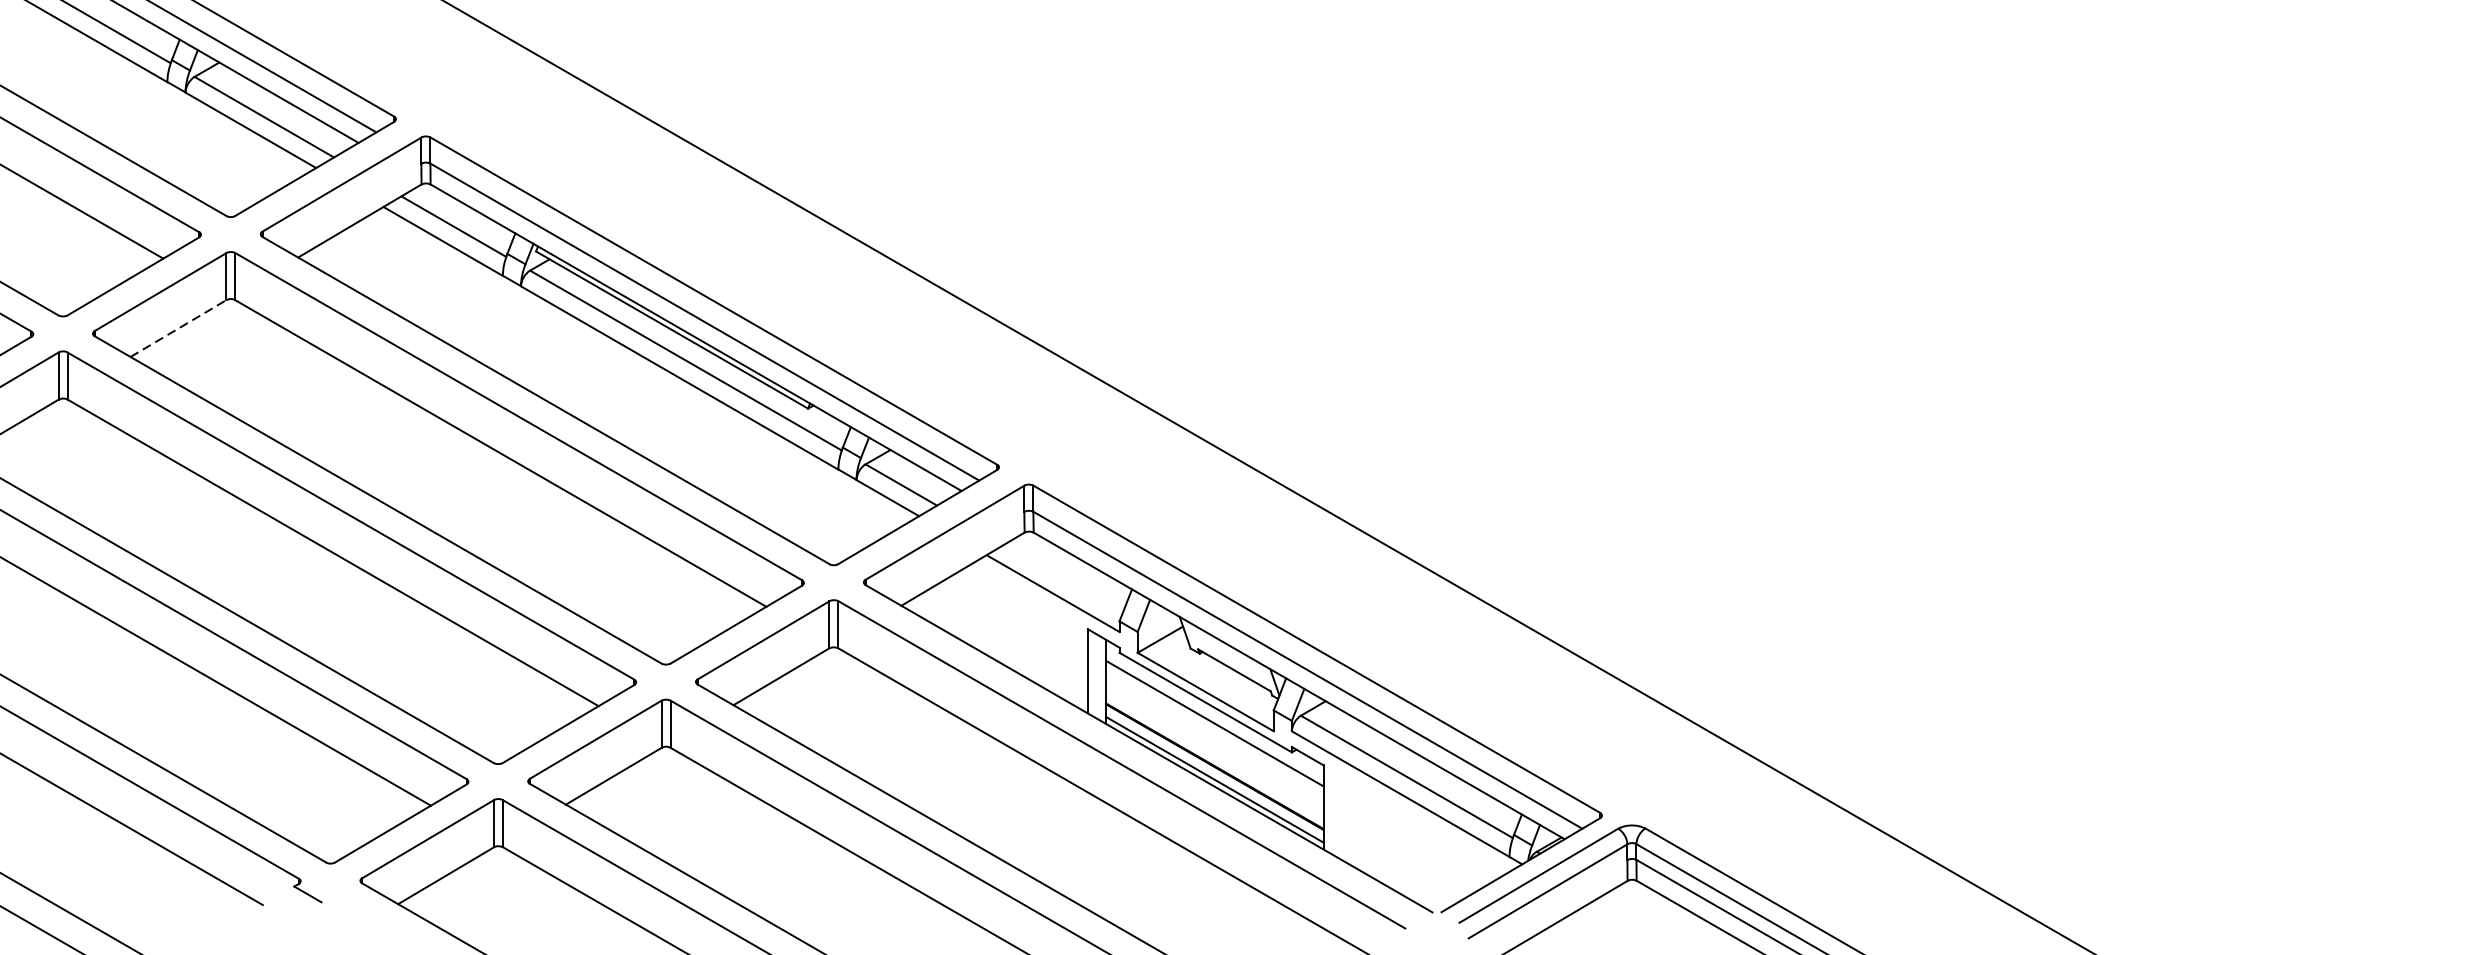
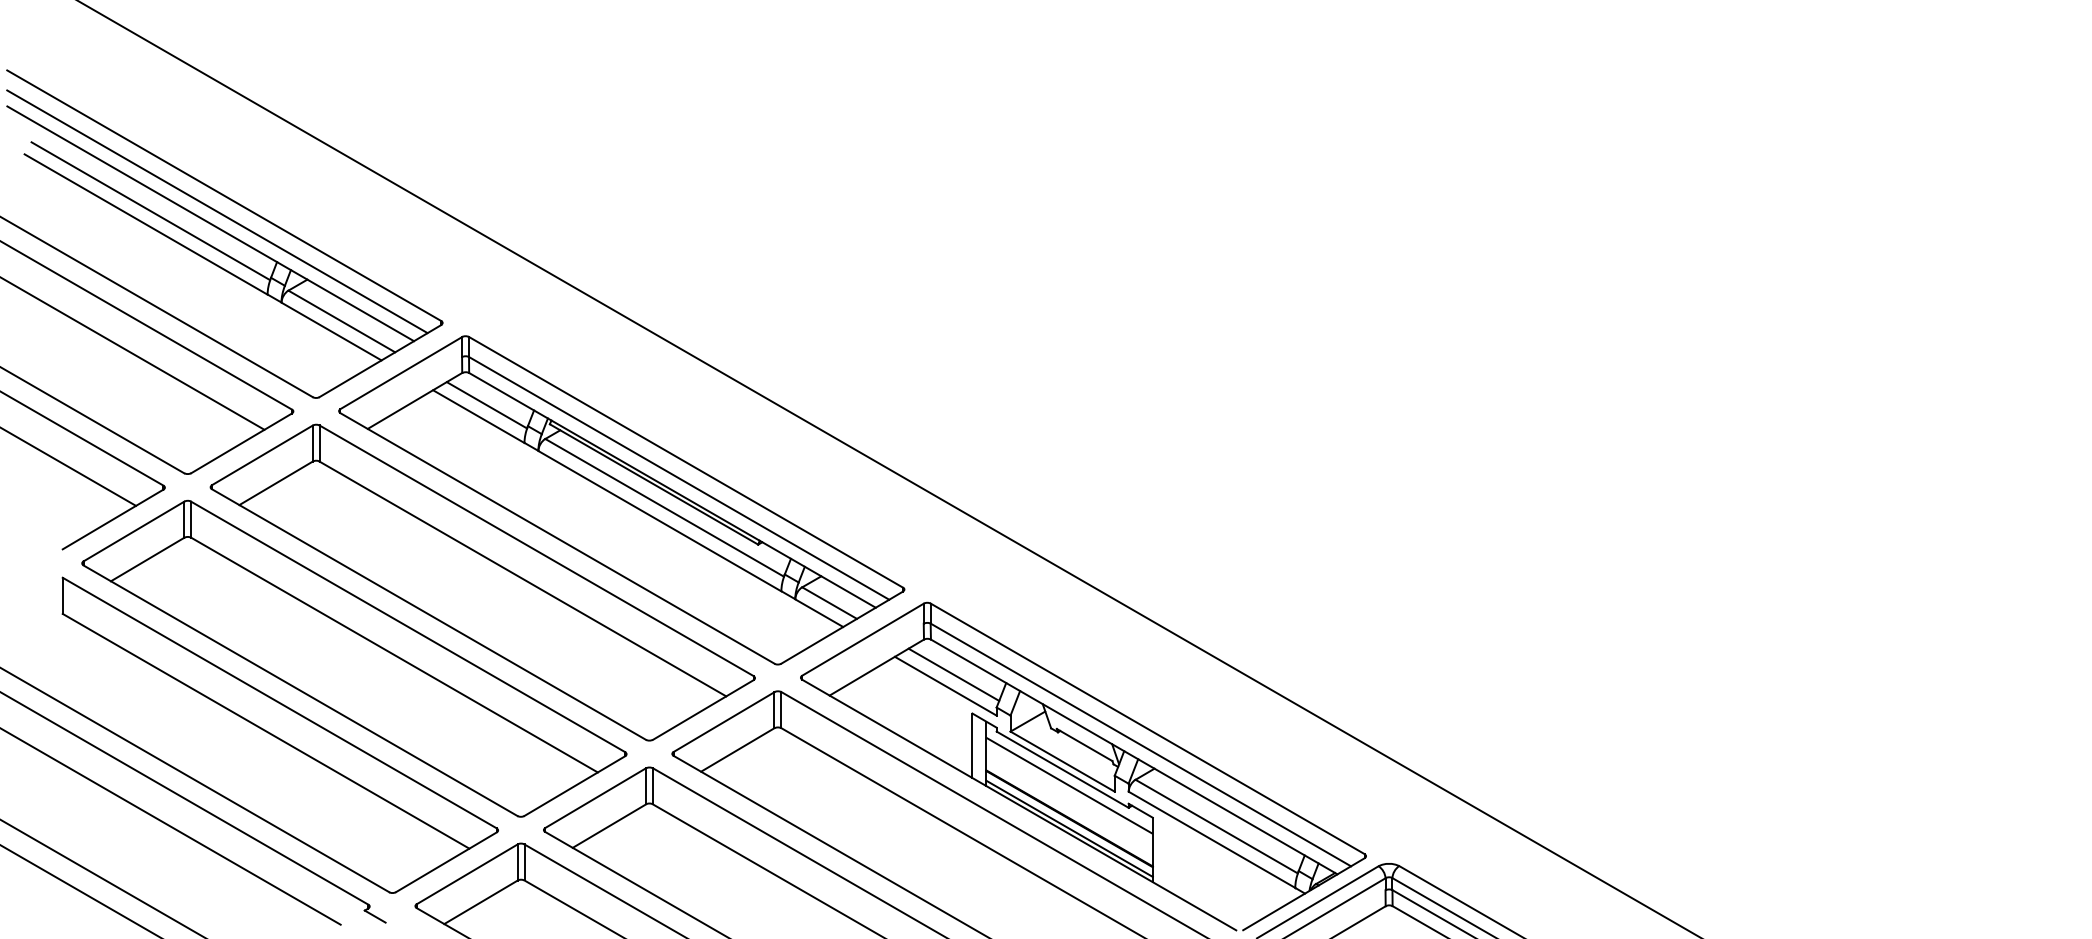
line: (178, 328) -> (276, 483), dashed -> solid
line: (1063, 578) -> (953, 674), added

